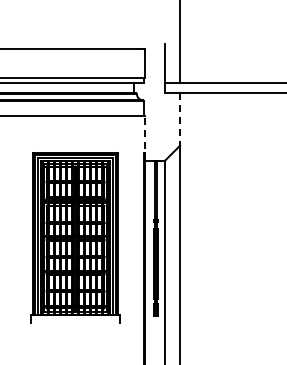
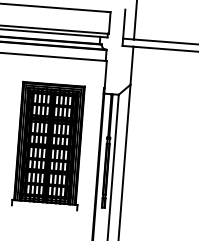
line: (180, 120) -> (132, 66), dashed -> solid
line: (145, 137) -> (105, 76), dashed -> solid

